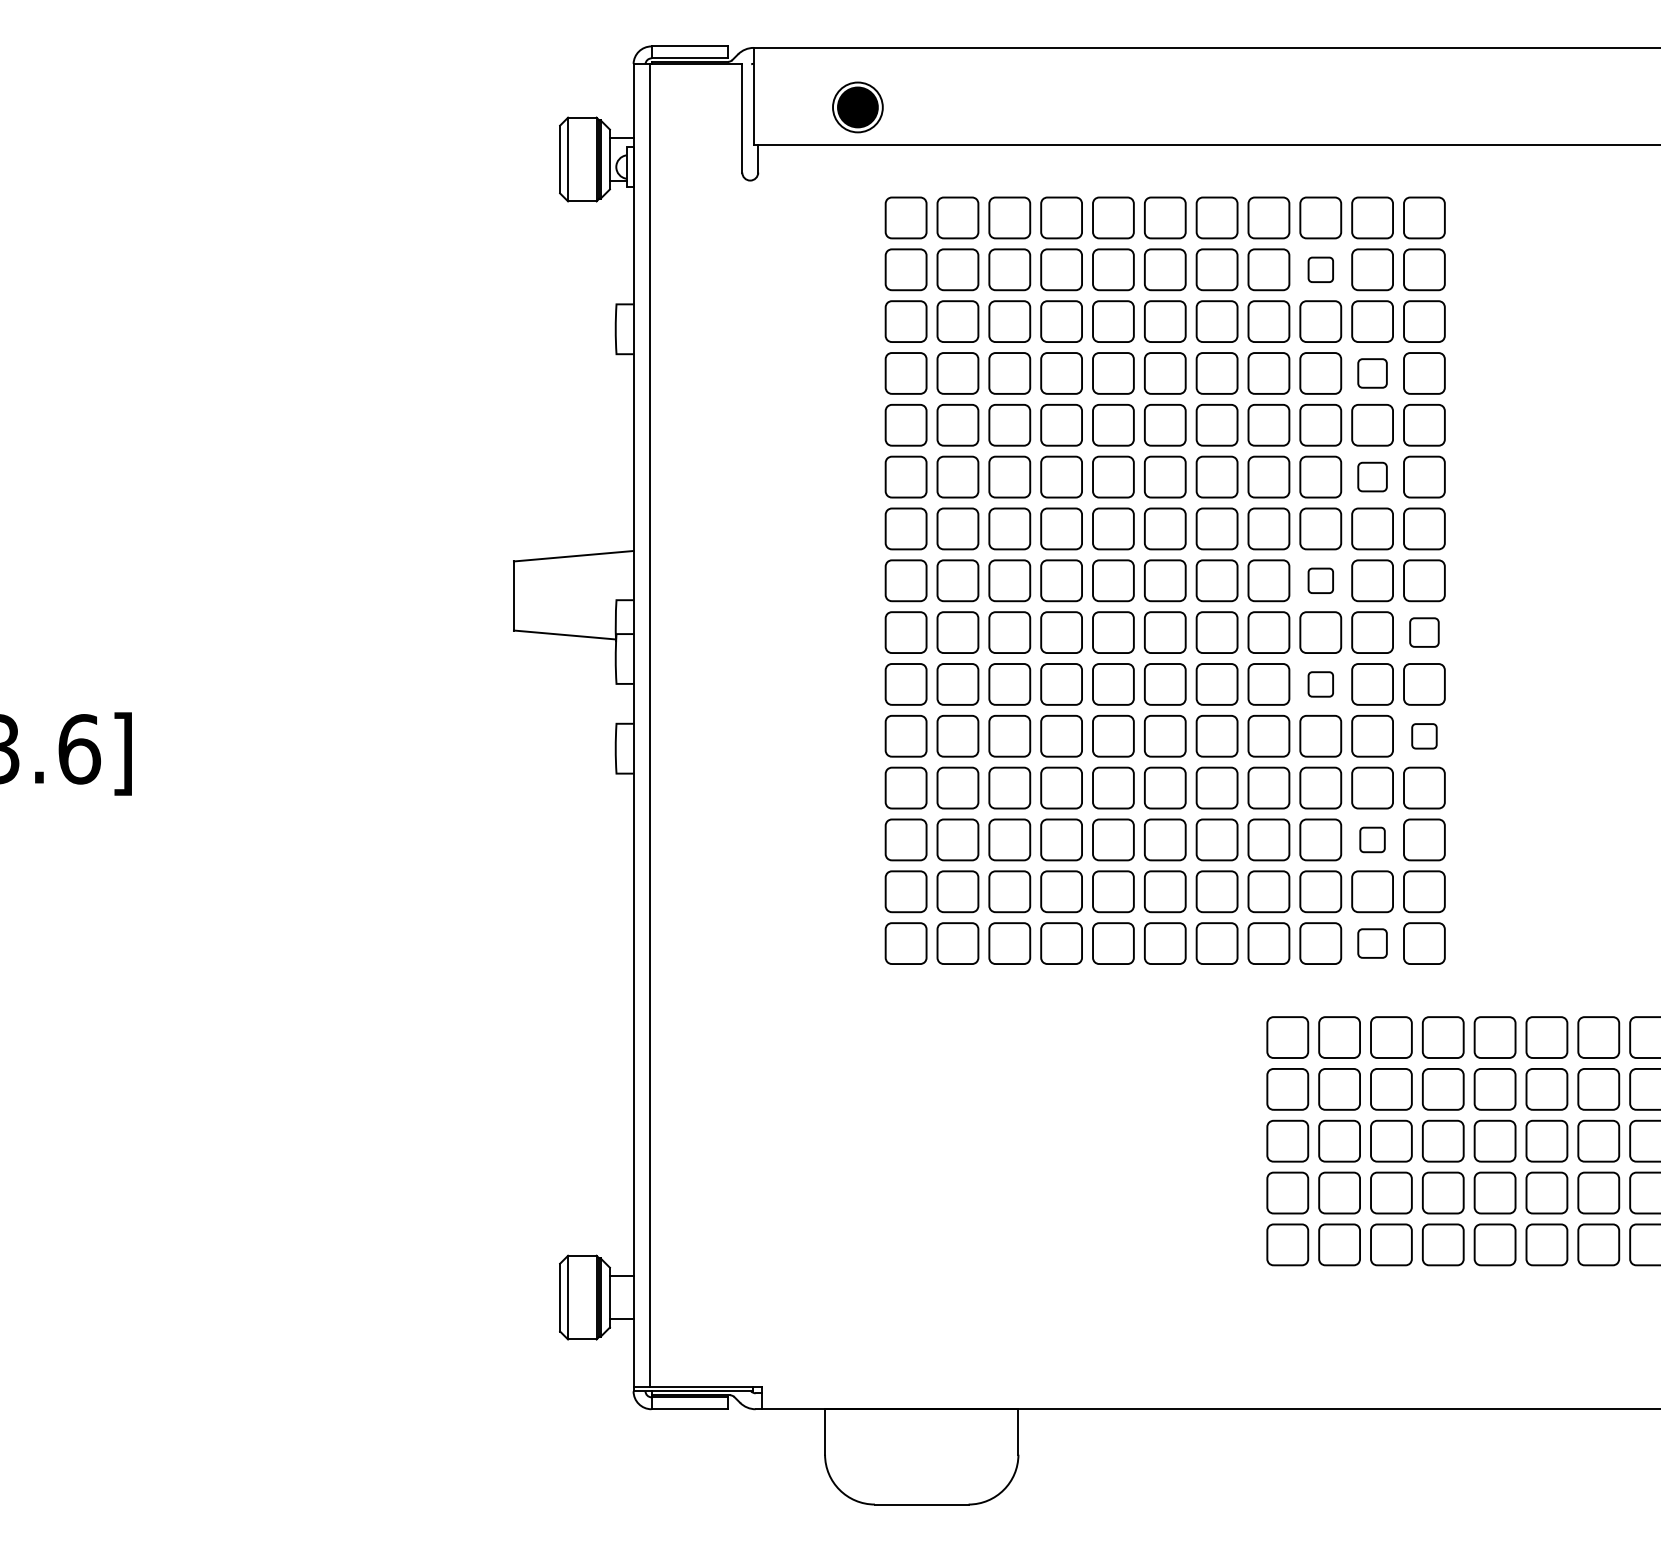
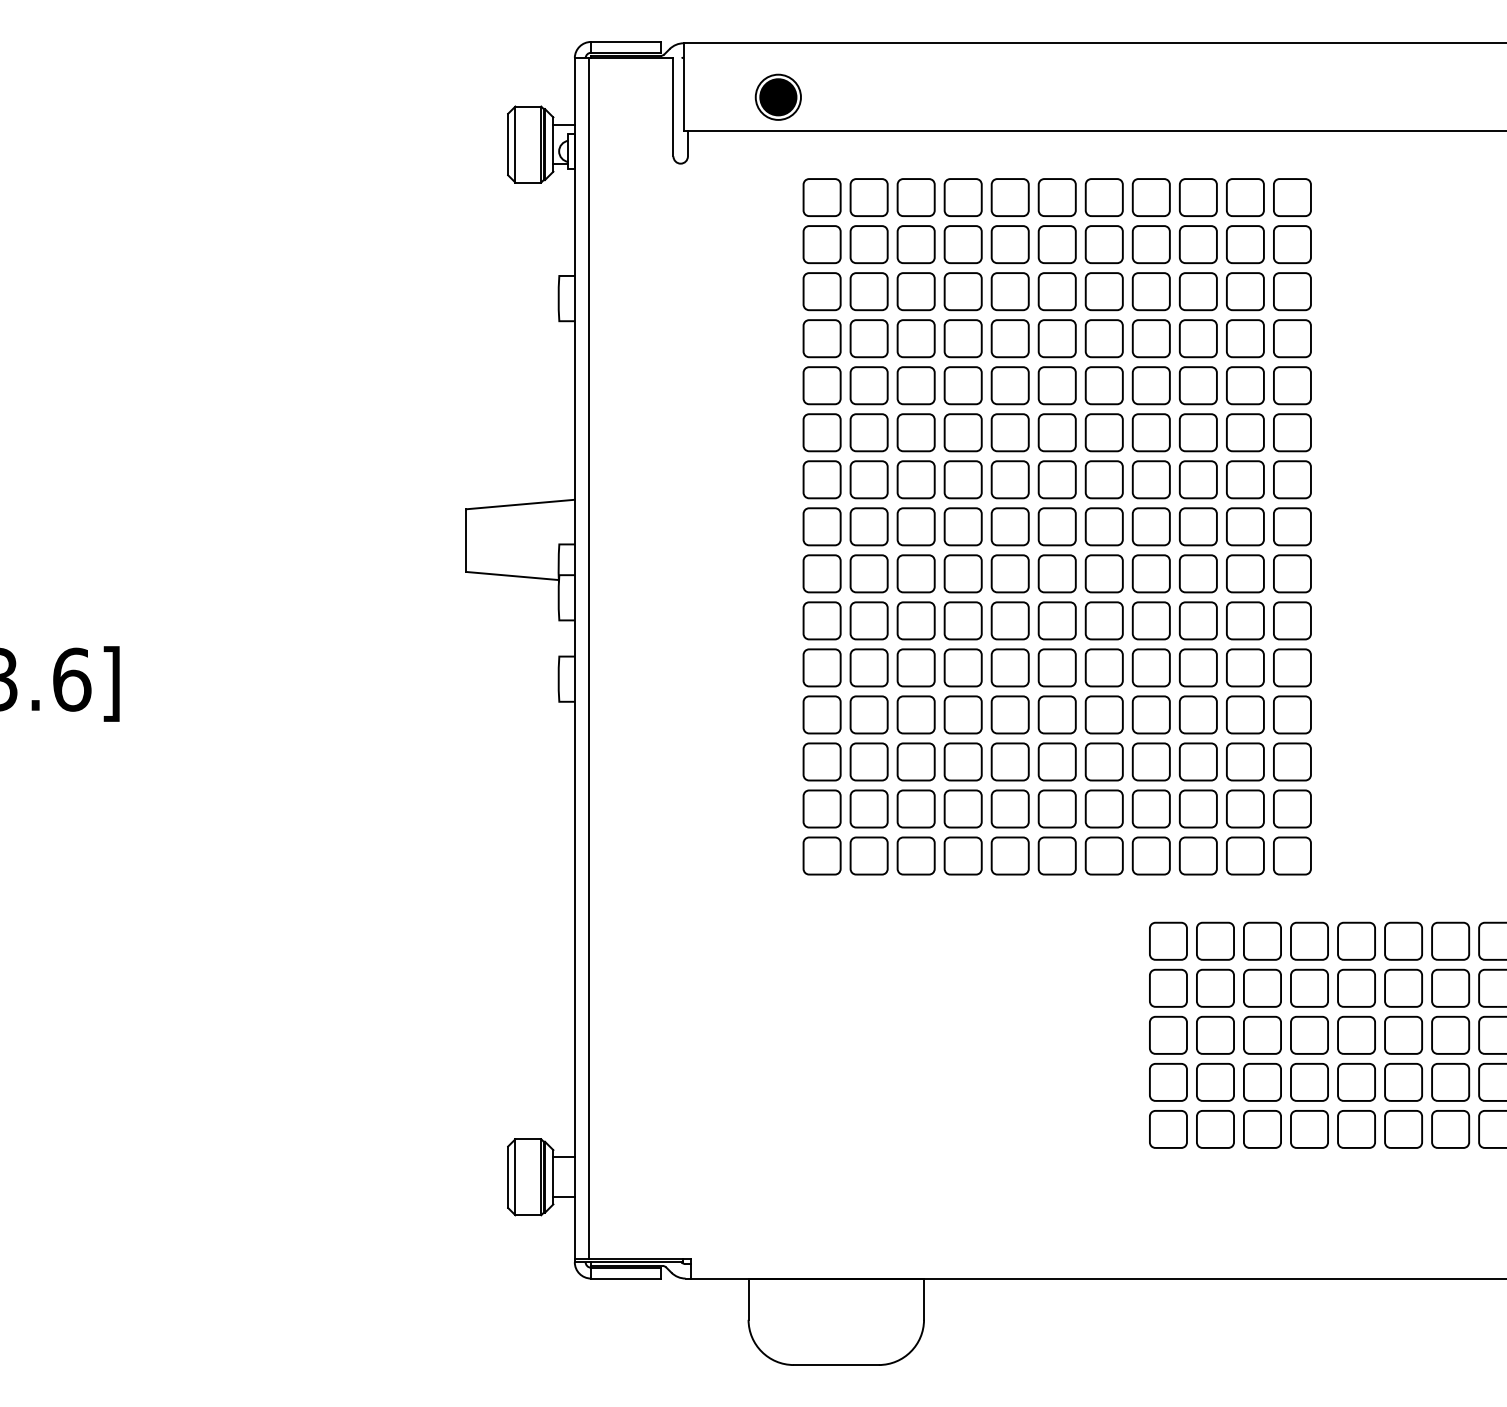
part: (1320, 269) -> (1198, 244), size x1.67
part: (1372, 373) -> (1245, 338), size x1.43
part: (1372, 476) -> (1245, 432), size x1.43
part: (1320, 580) -> (1198, 526), size x1.67
part: (1424, 632) -> (1292, 573), size x1.43
part: (1320, 684) -> (1198, 620), size x1.67
part: (1424, 736) -> (1292, 668), size x1.67
part: (1372, 839) -> (1245, 761), size x1.67
part: (1372, 943) -> (1245, 855), size x1.43

